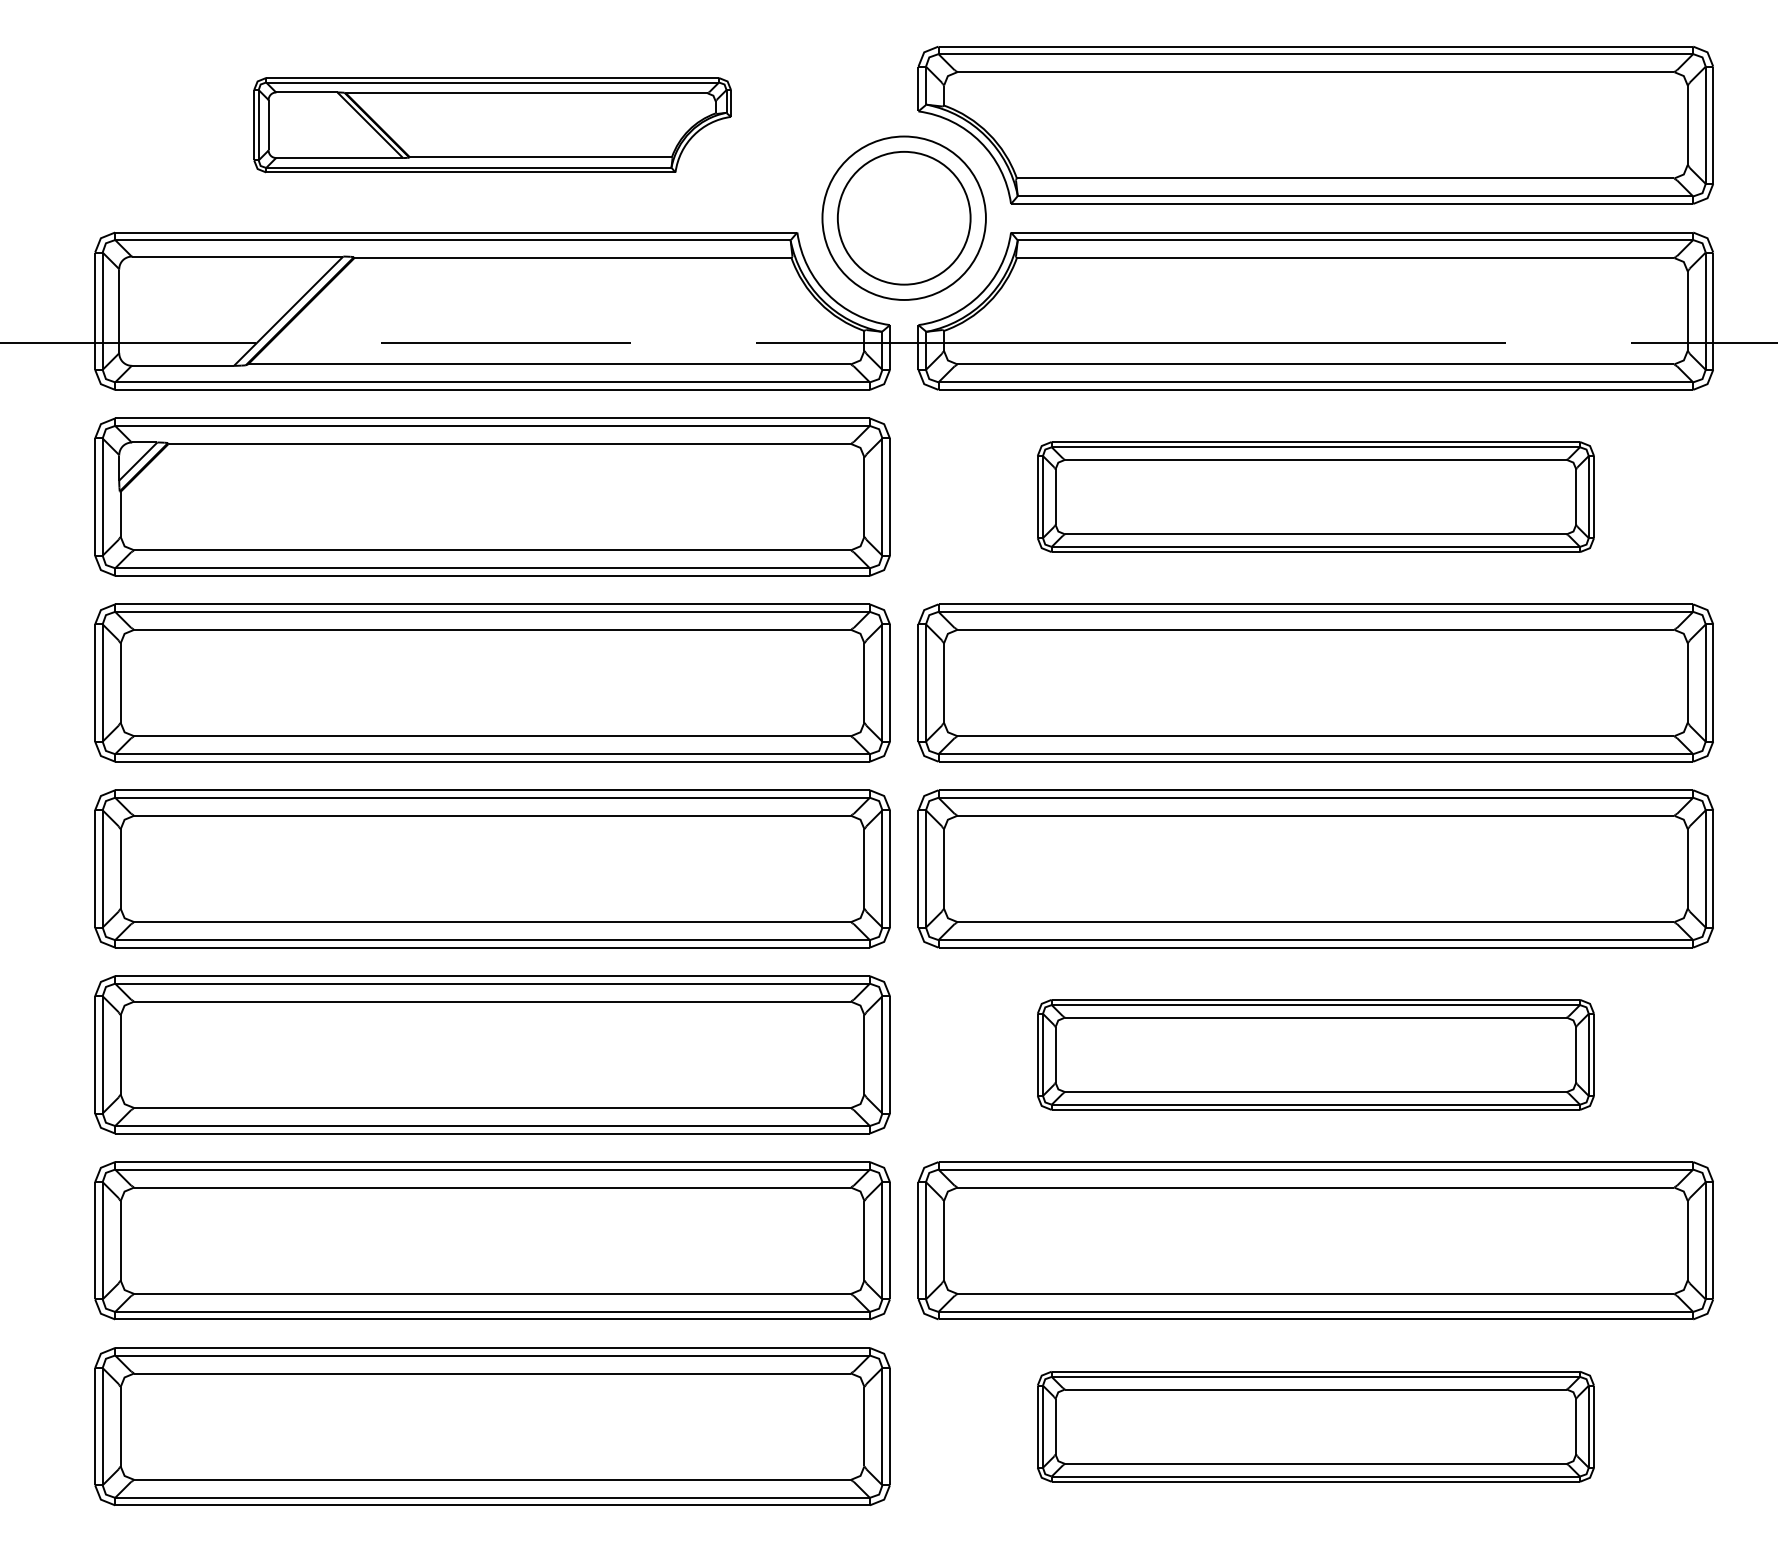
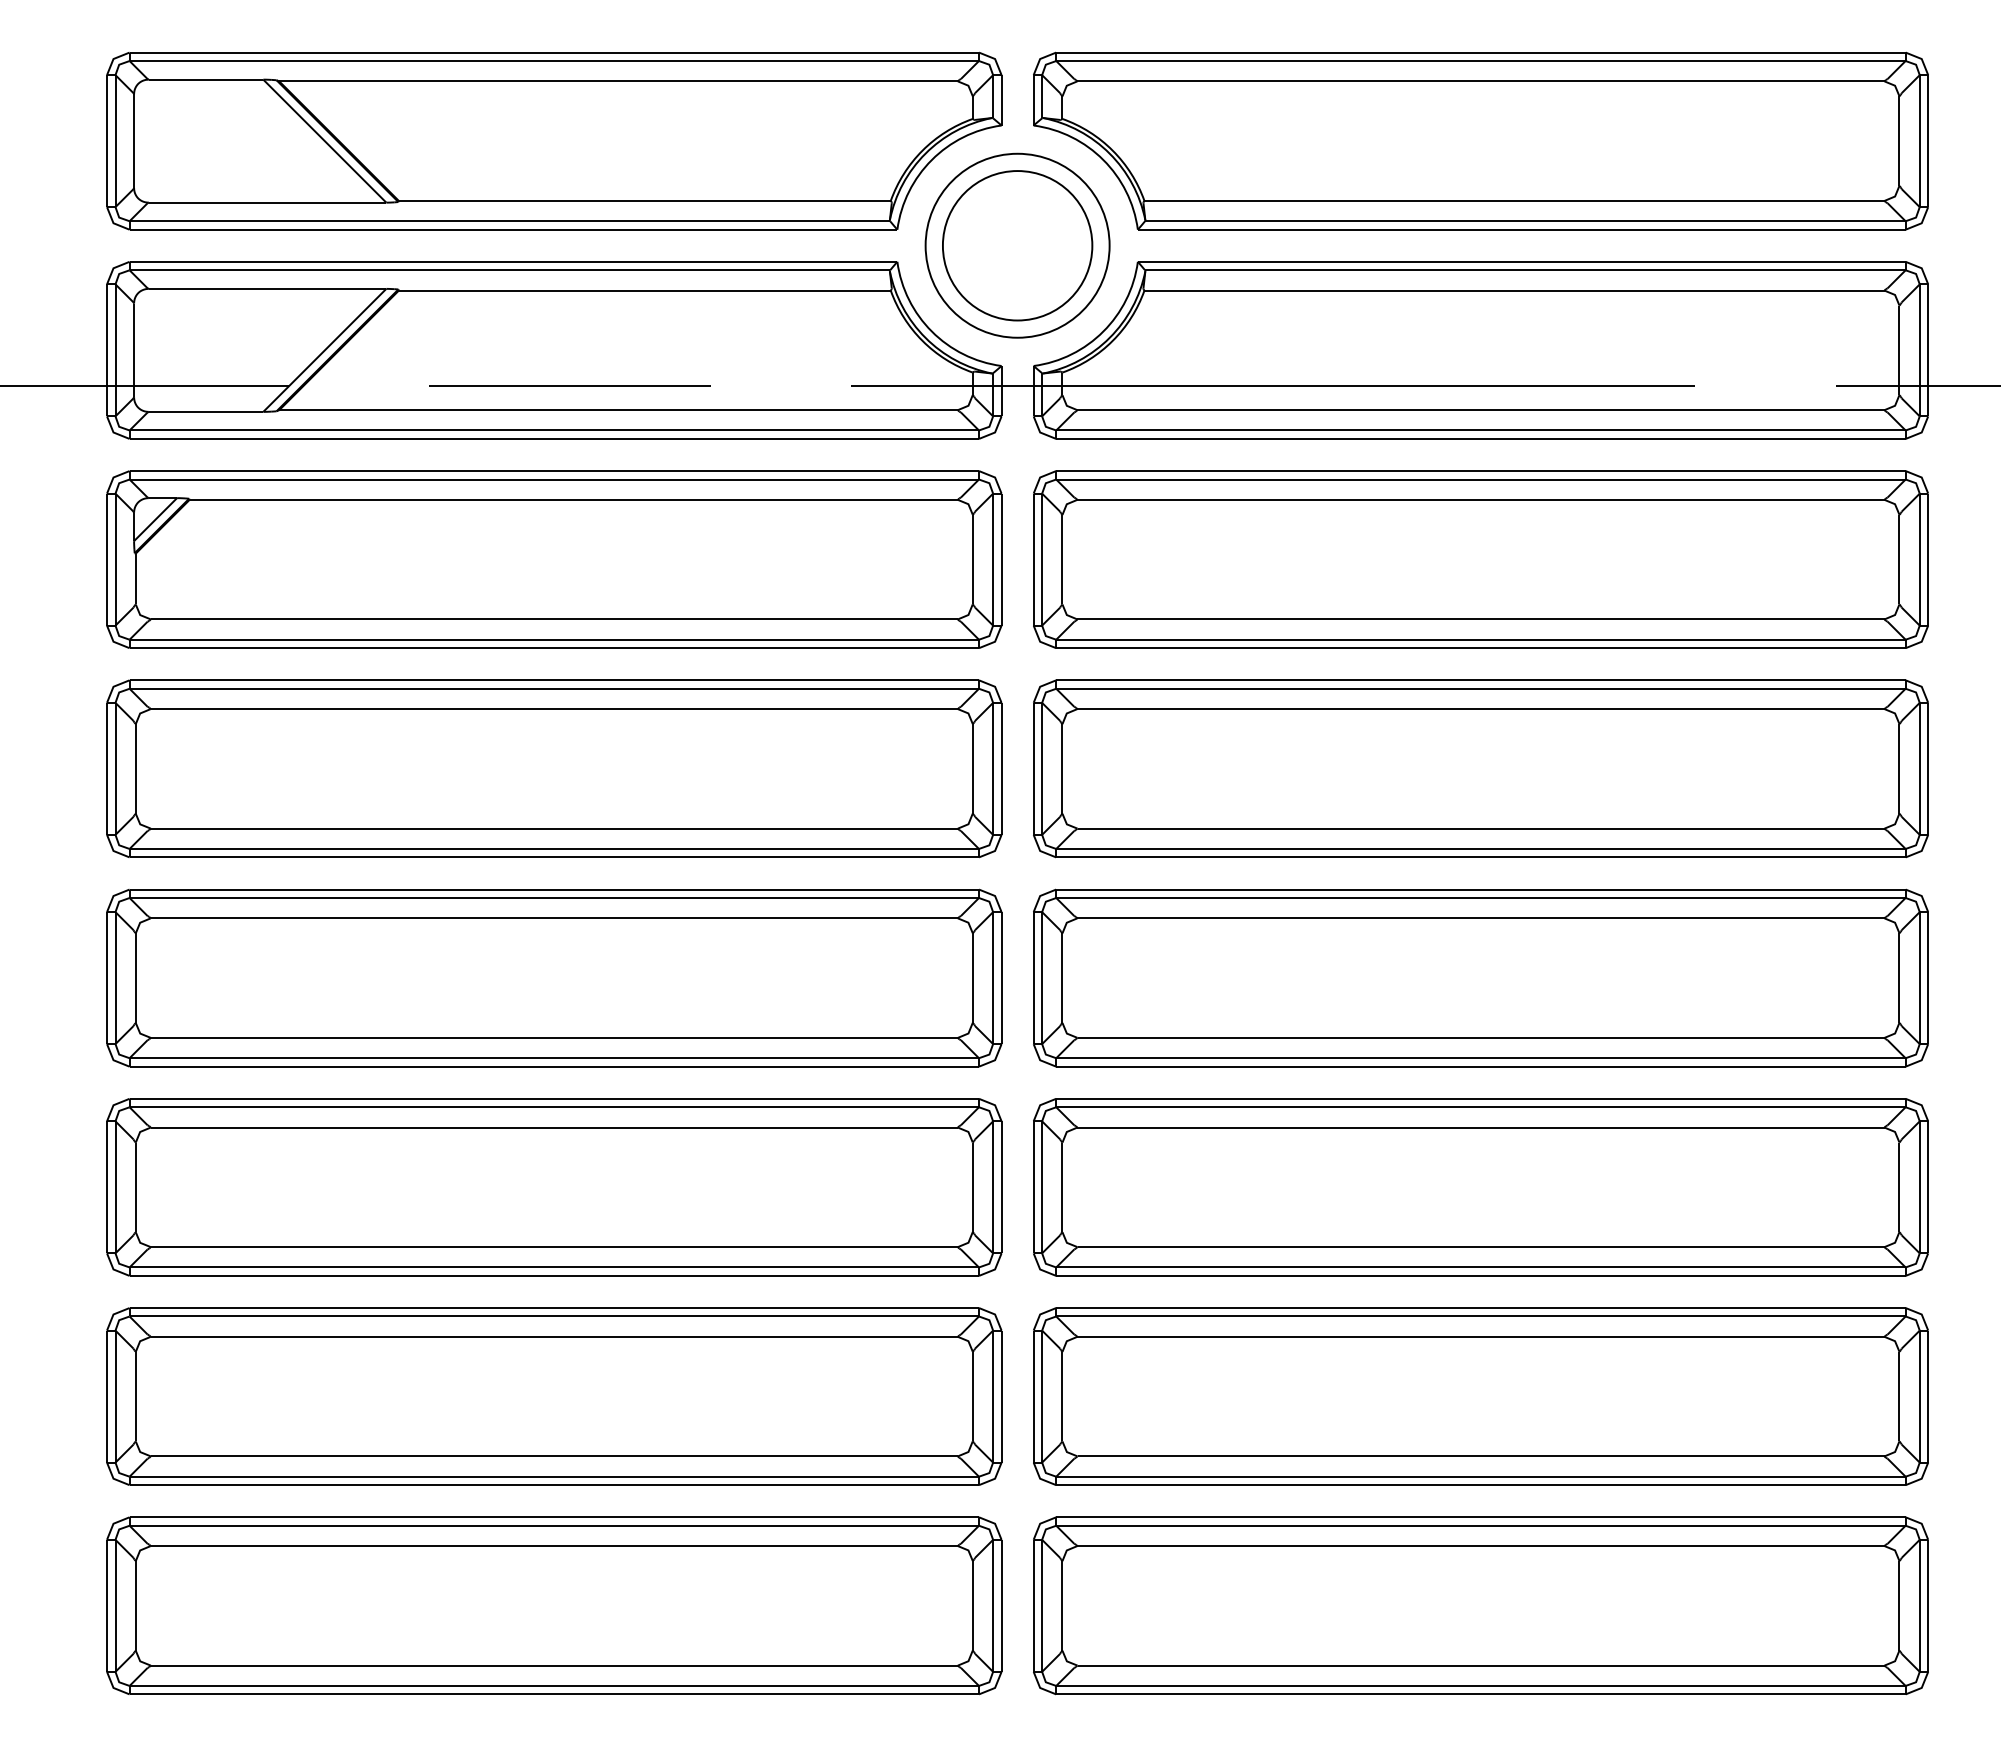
part: (492, 124) -> (554, 140), size x1.67
part: (1315, 497) -> (1480, 559), size x1.43
part: (1315, 1054) -> (1480, 1187), size x1.43
part: (1315, 1426) -> (1480, 1605), size x1.43

